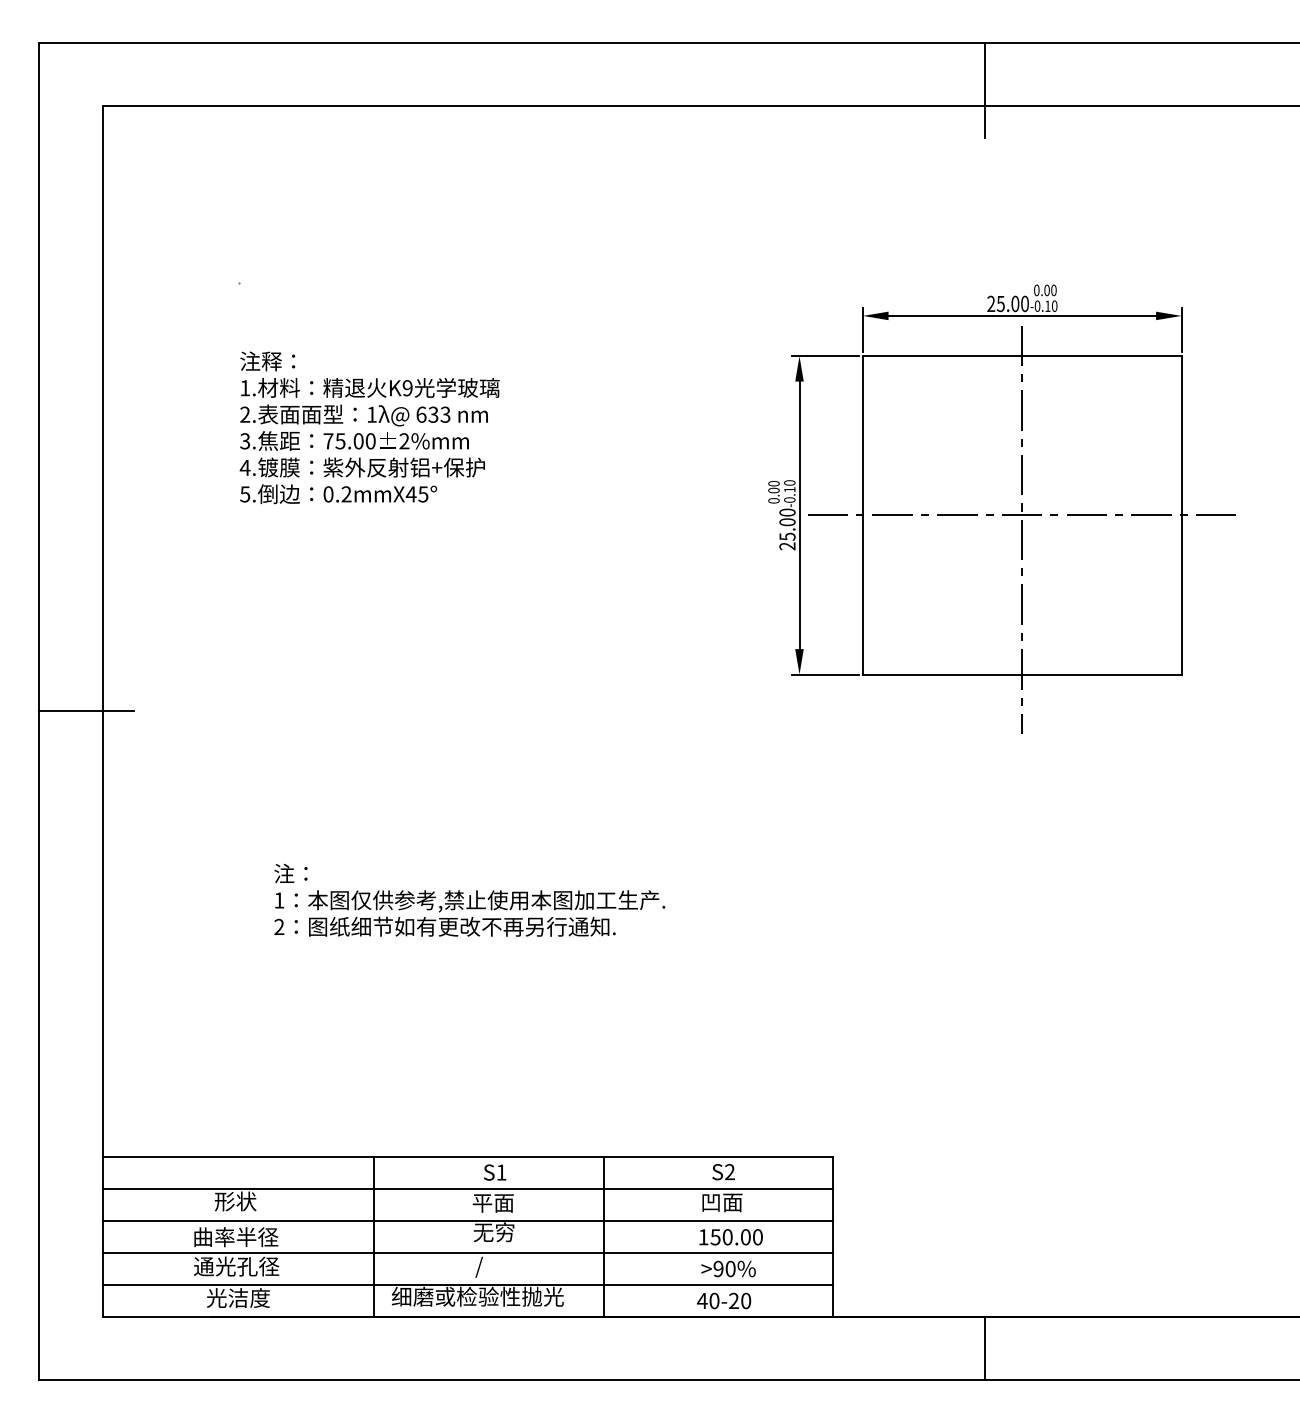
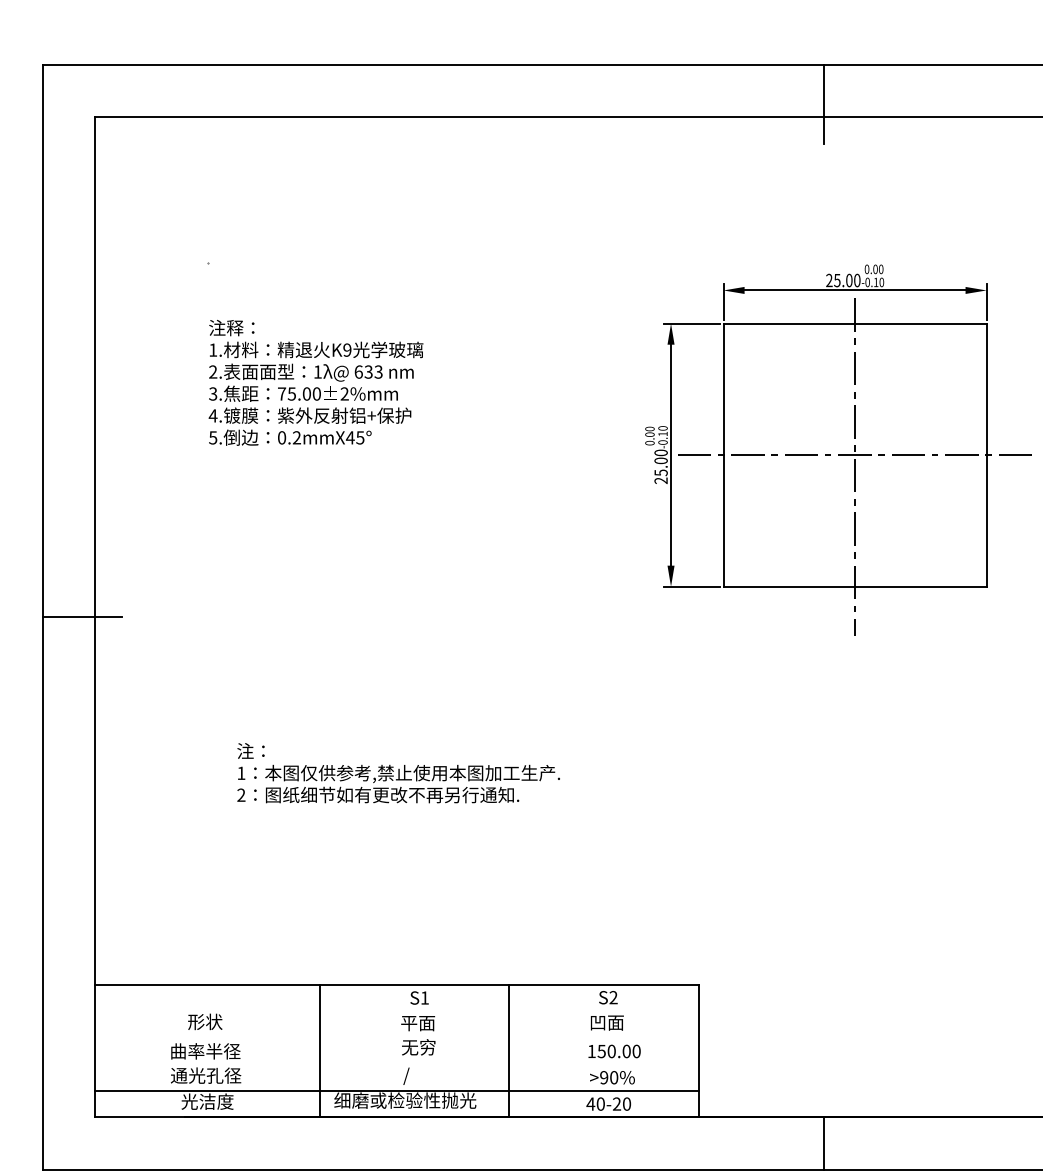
line: (467, 1189) -> (396, 1012), removed
line: (467, 1221) -> (396, 1038), removed
line: (467, 1252) -> (396, 1064), removed

